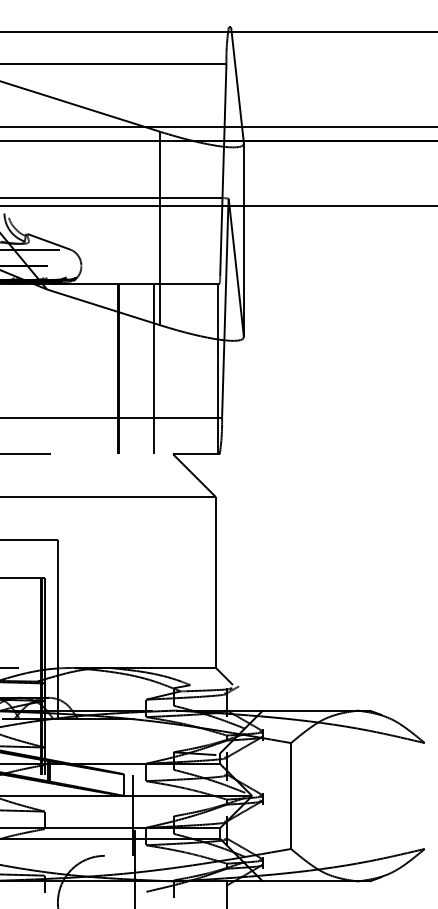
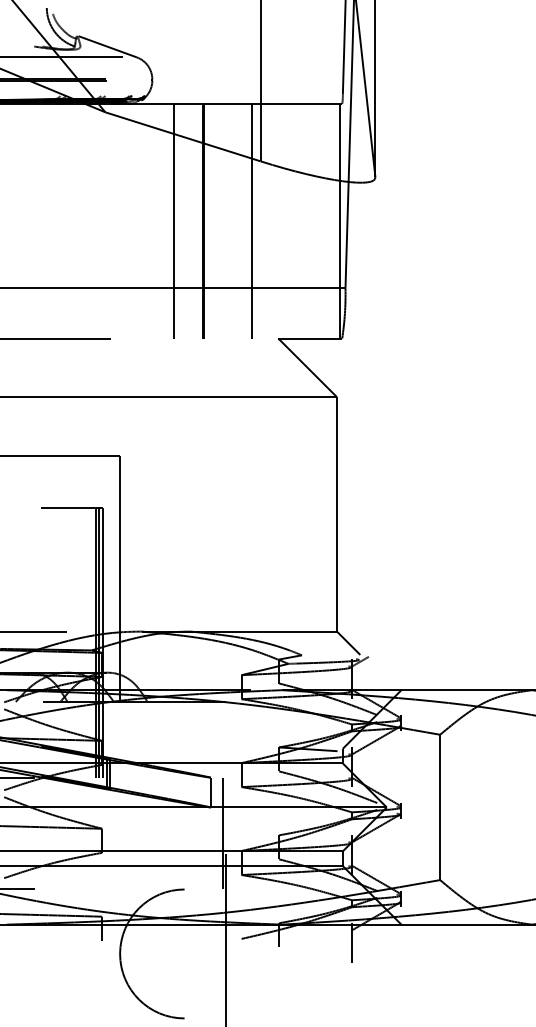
line: (97, 368) -> (174, 220), added

